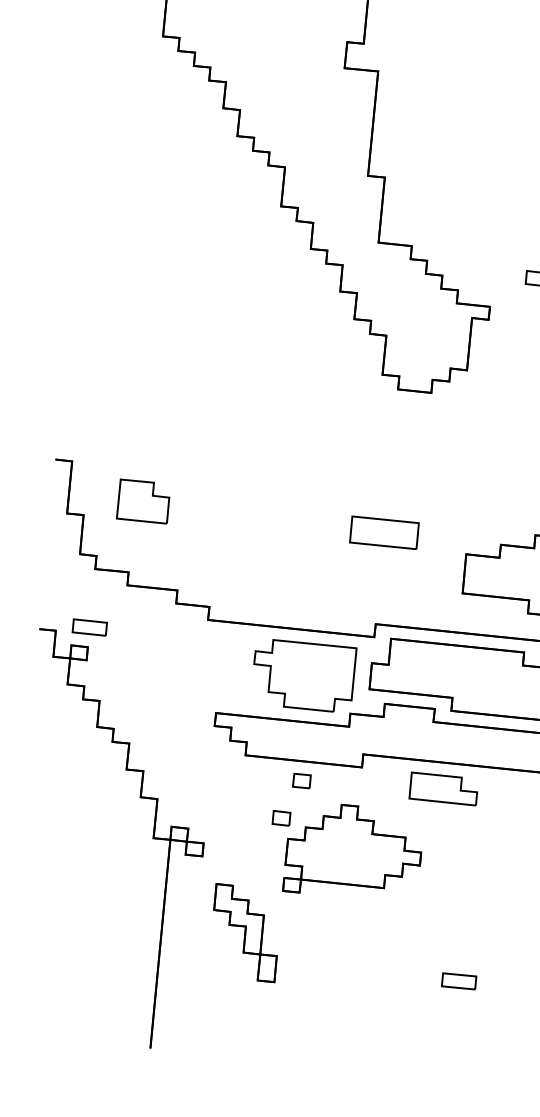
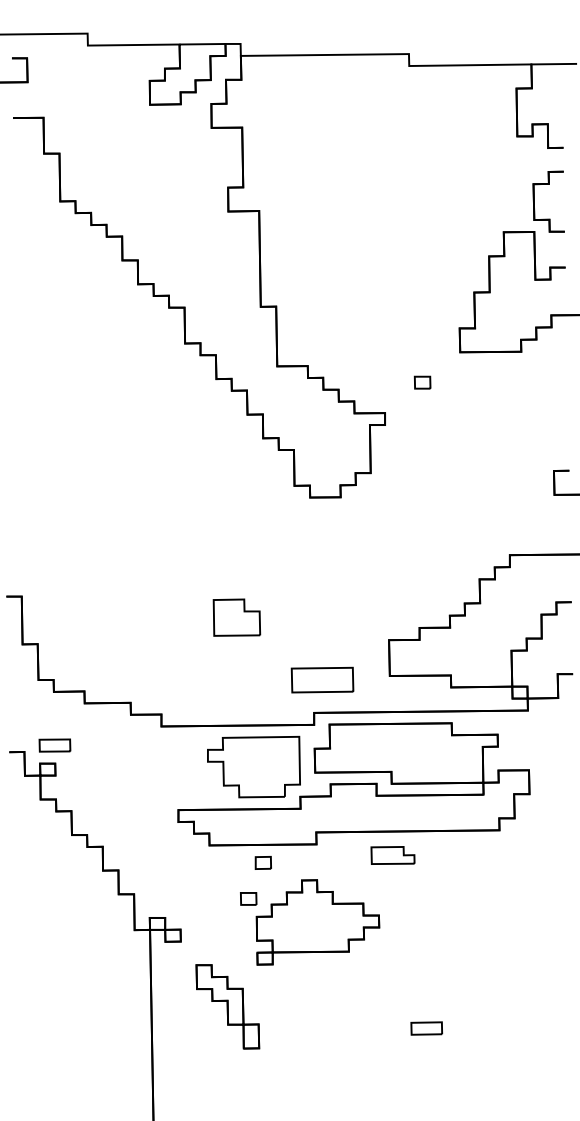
part: (143, 501) -> (236, 617), moved
part: (384, 532) -> (322, 679), moved
part: (443, 788) -> (392, 855), size x0.7

